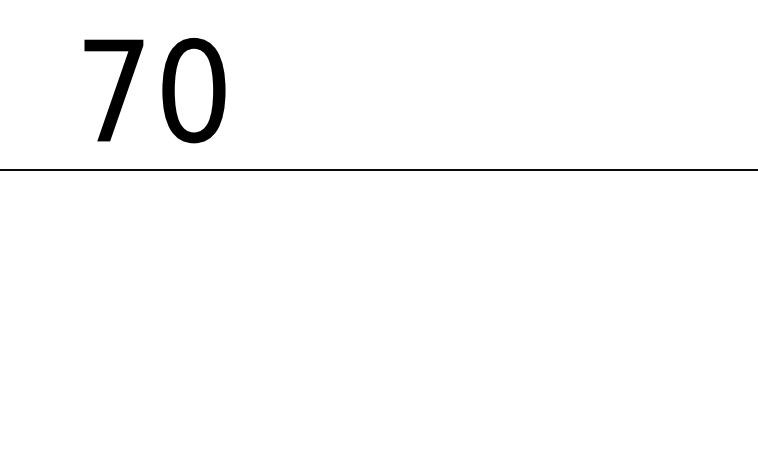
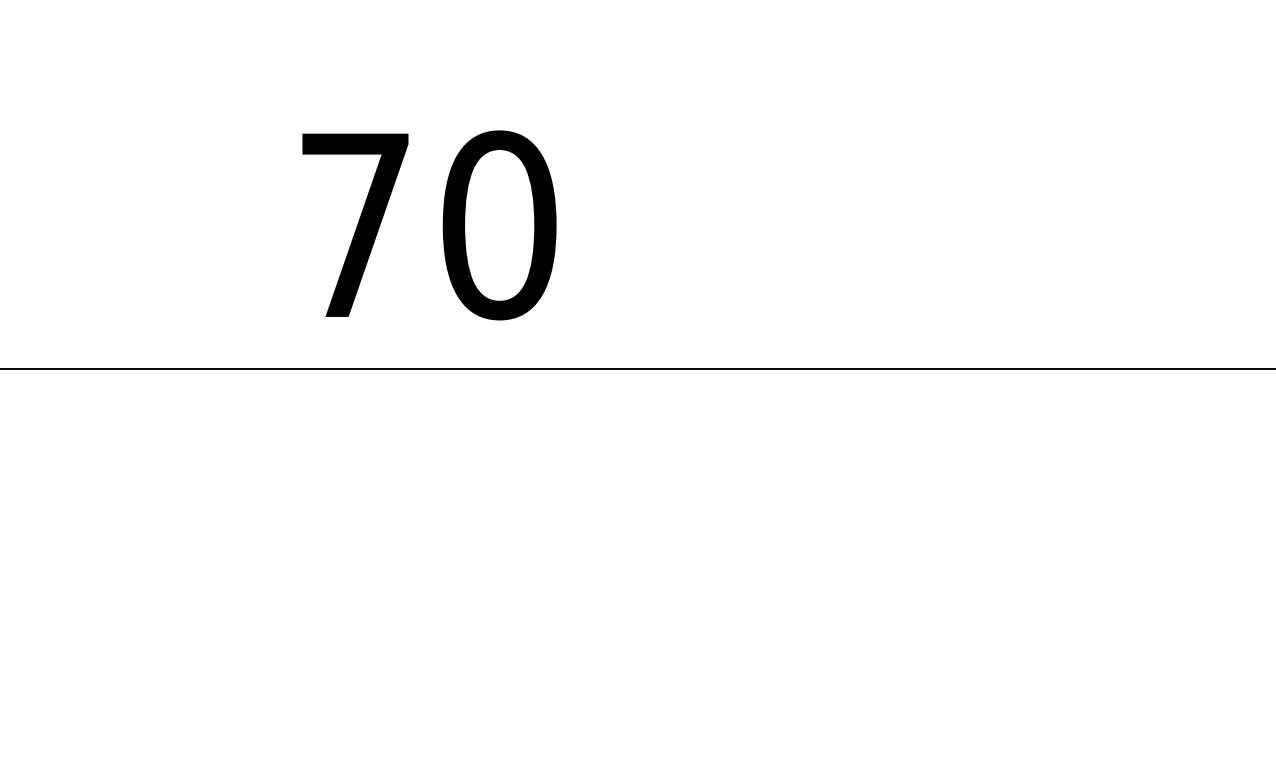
text: (154, 90) -> (428, 225), moved

